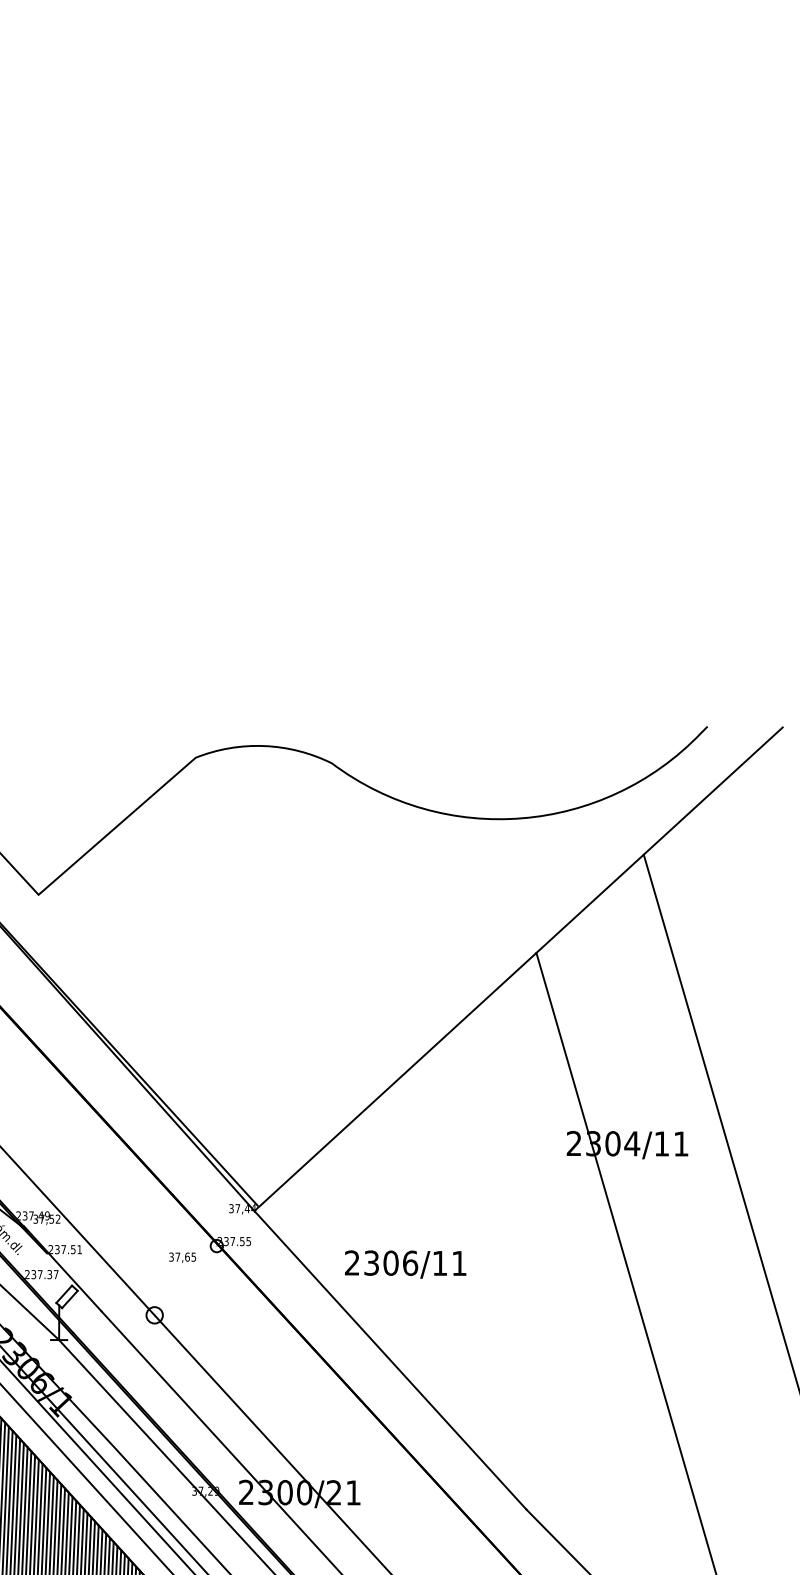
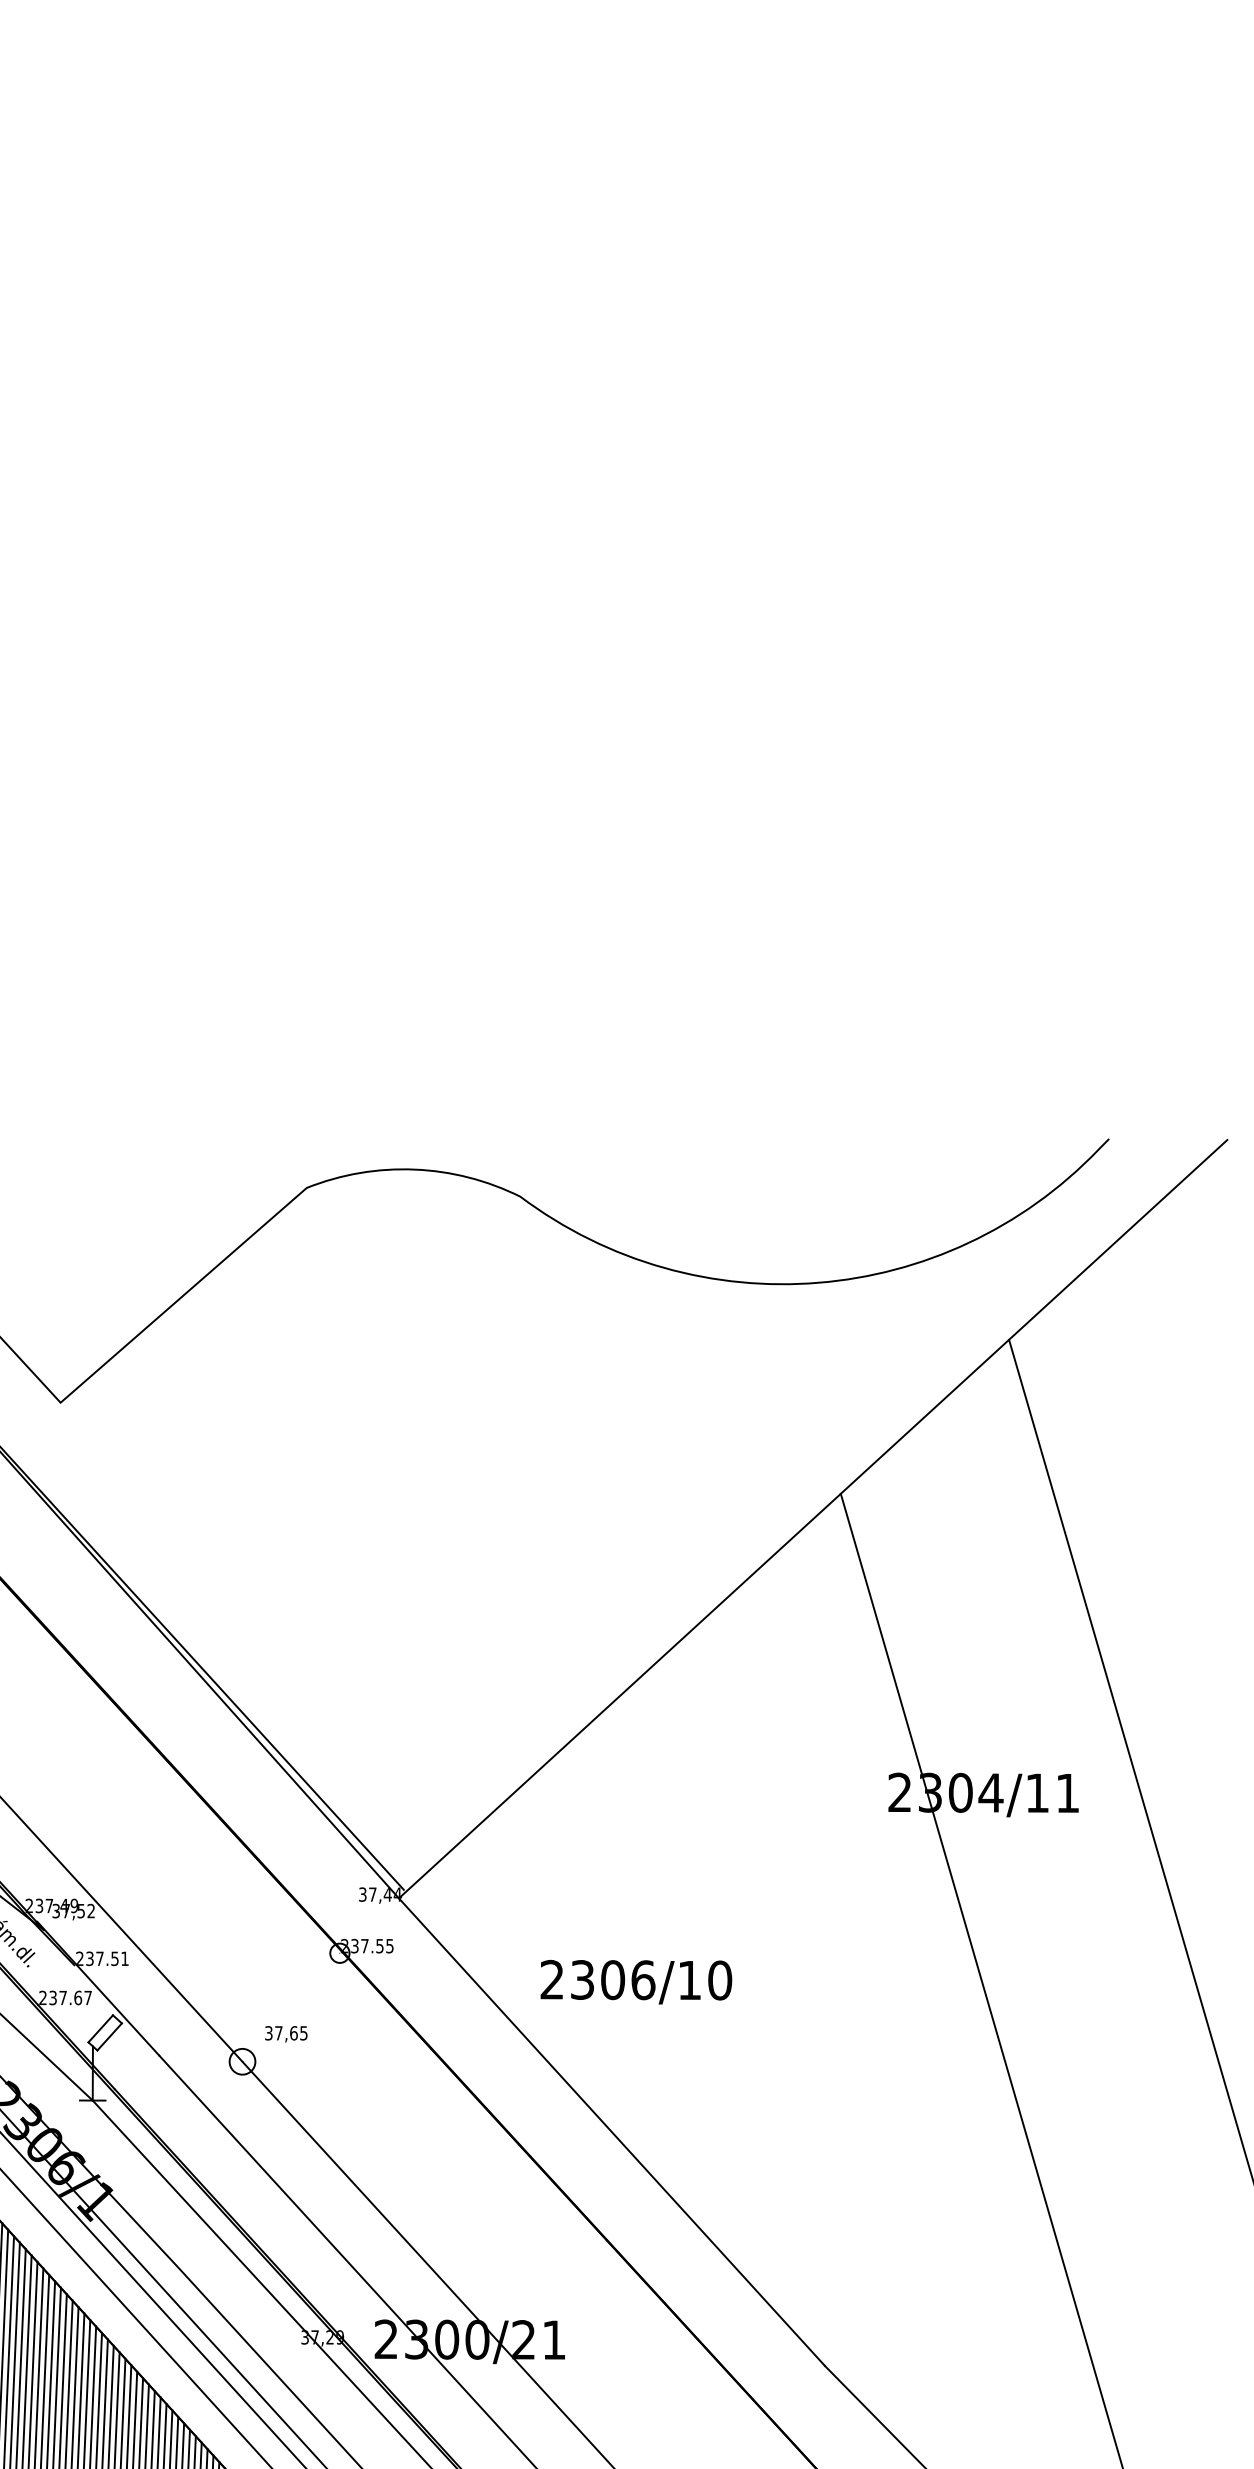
text: (182, 1257) -> (286, 2033), moved
text: (459, 1263) -> (720, 1980), 2306/11 -> 2306/10
text: (49, 1274) -> (77, 1997), 237.37 -> 237.67

